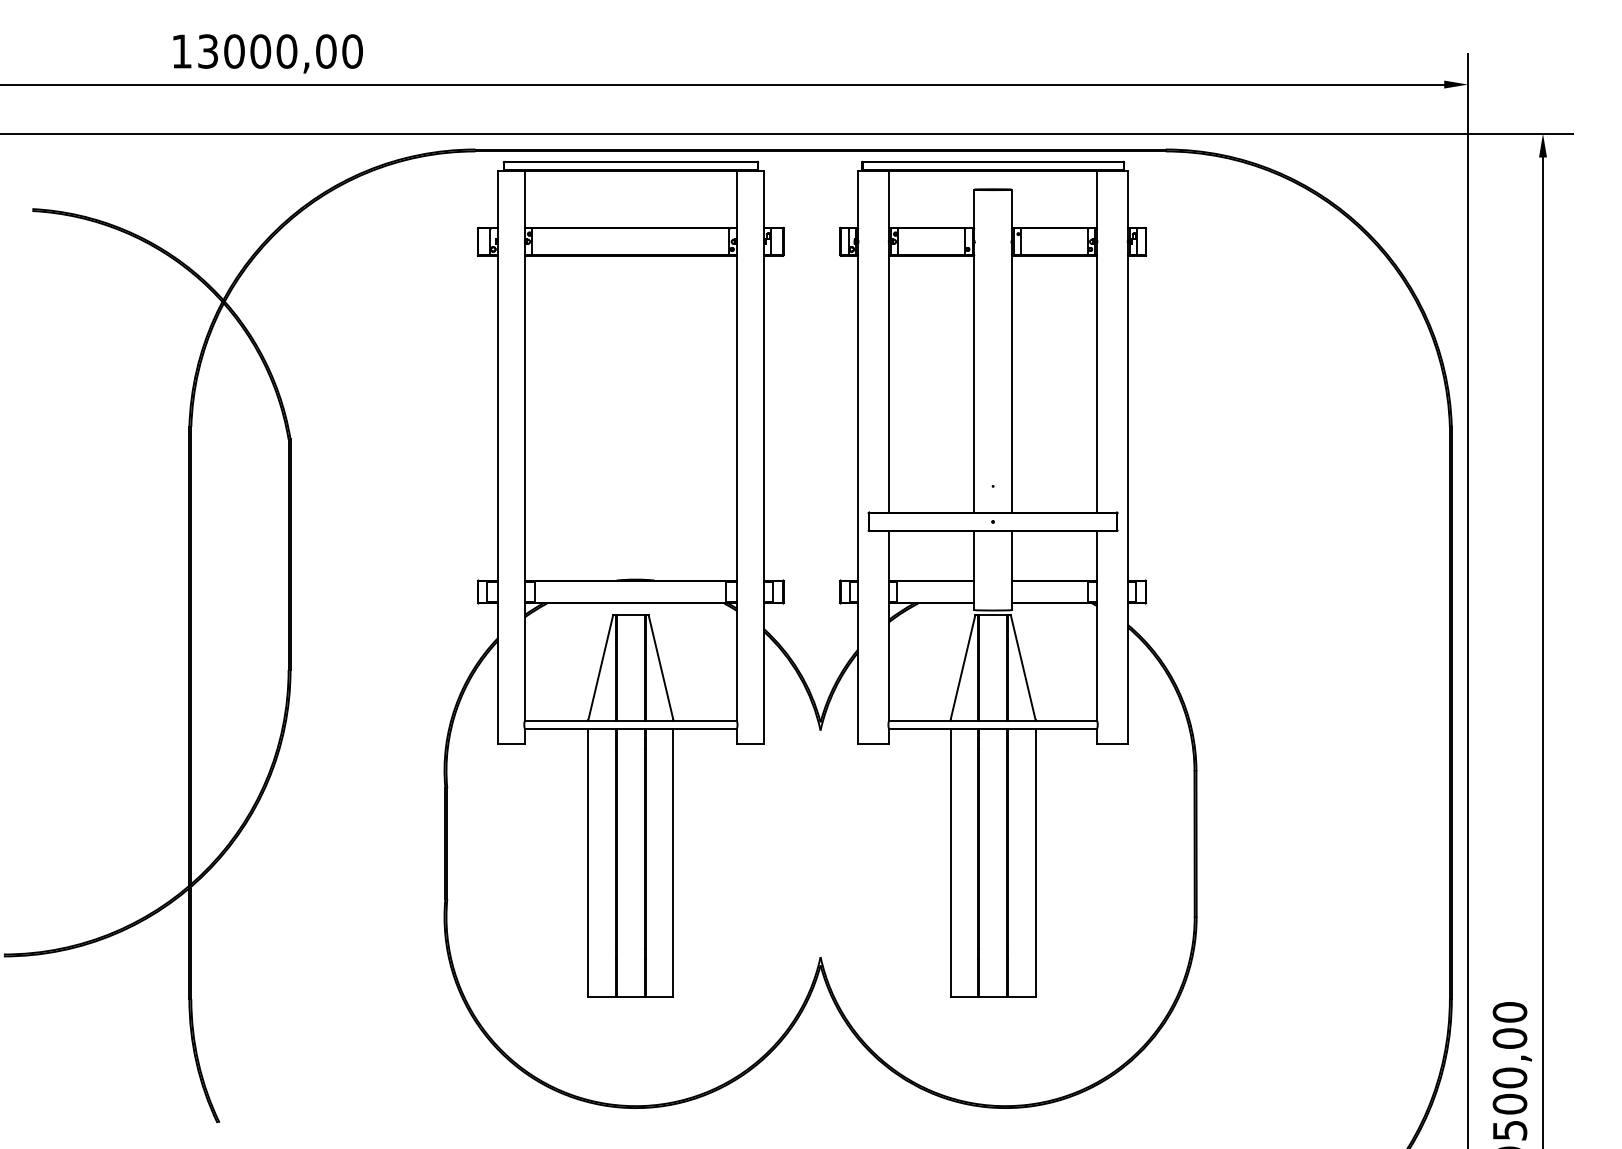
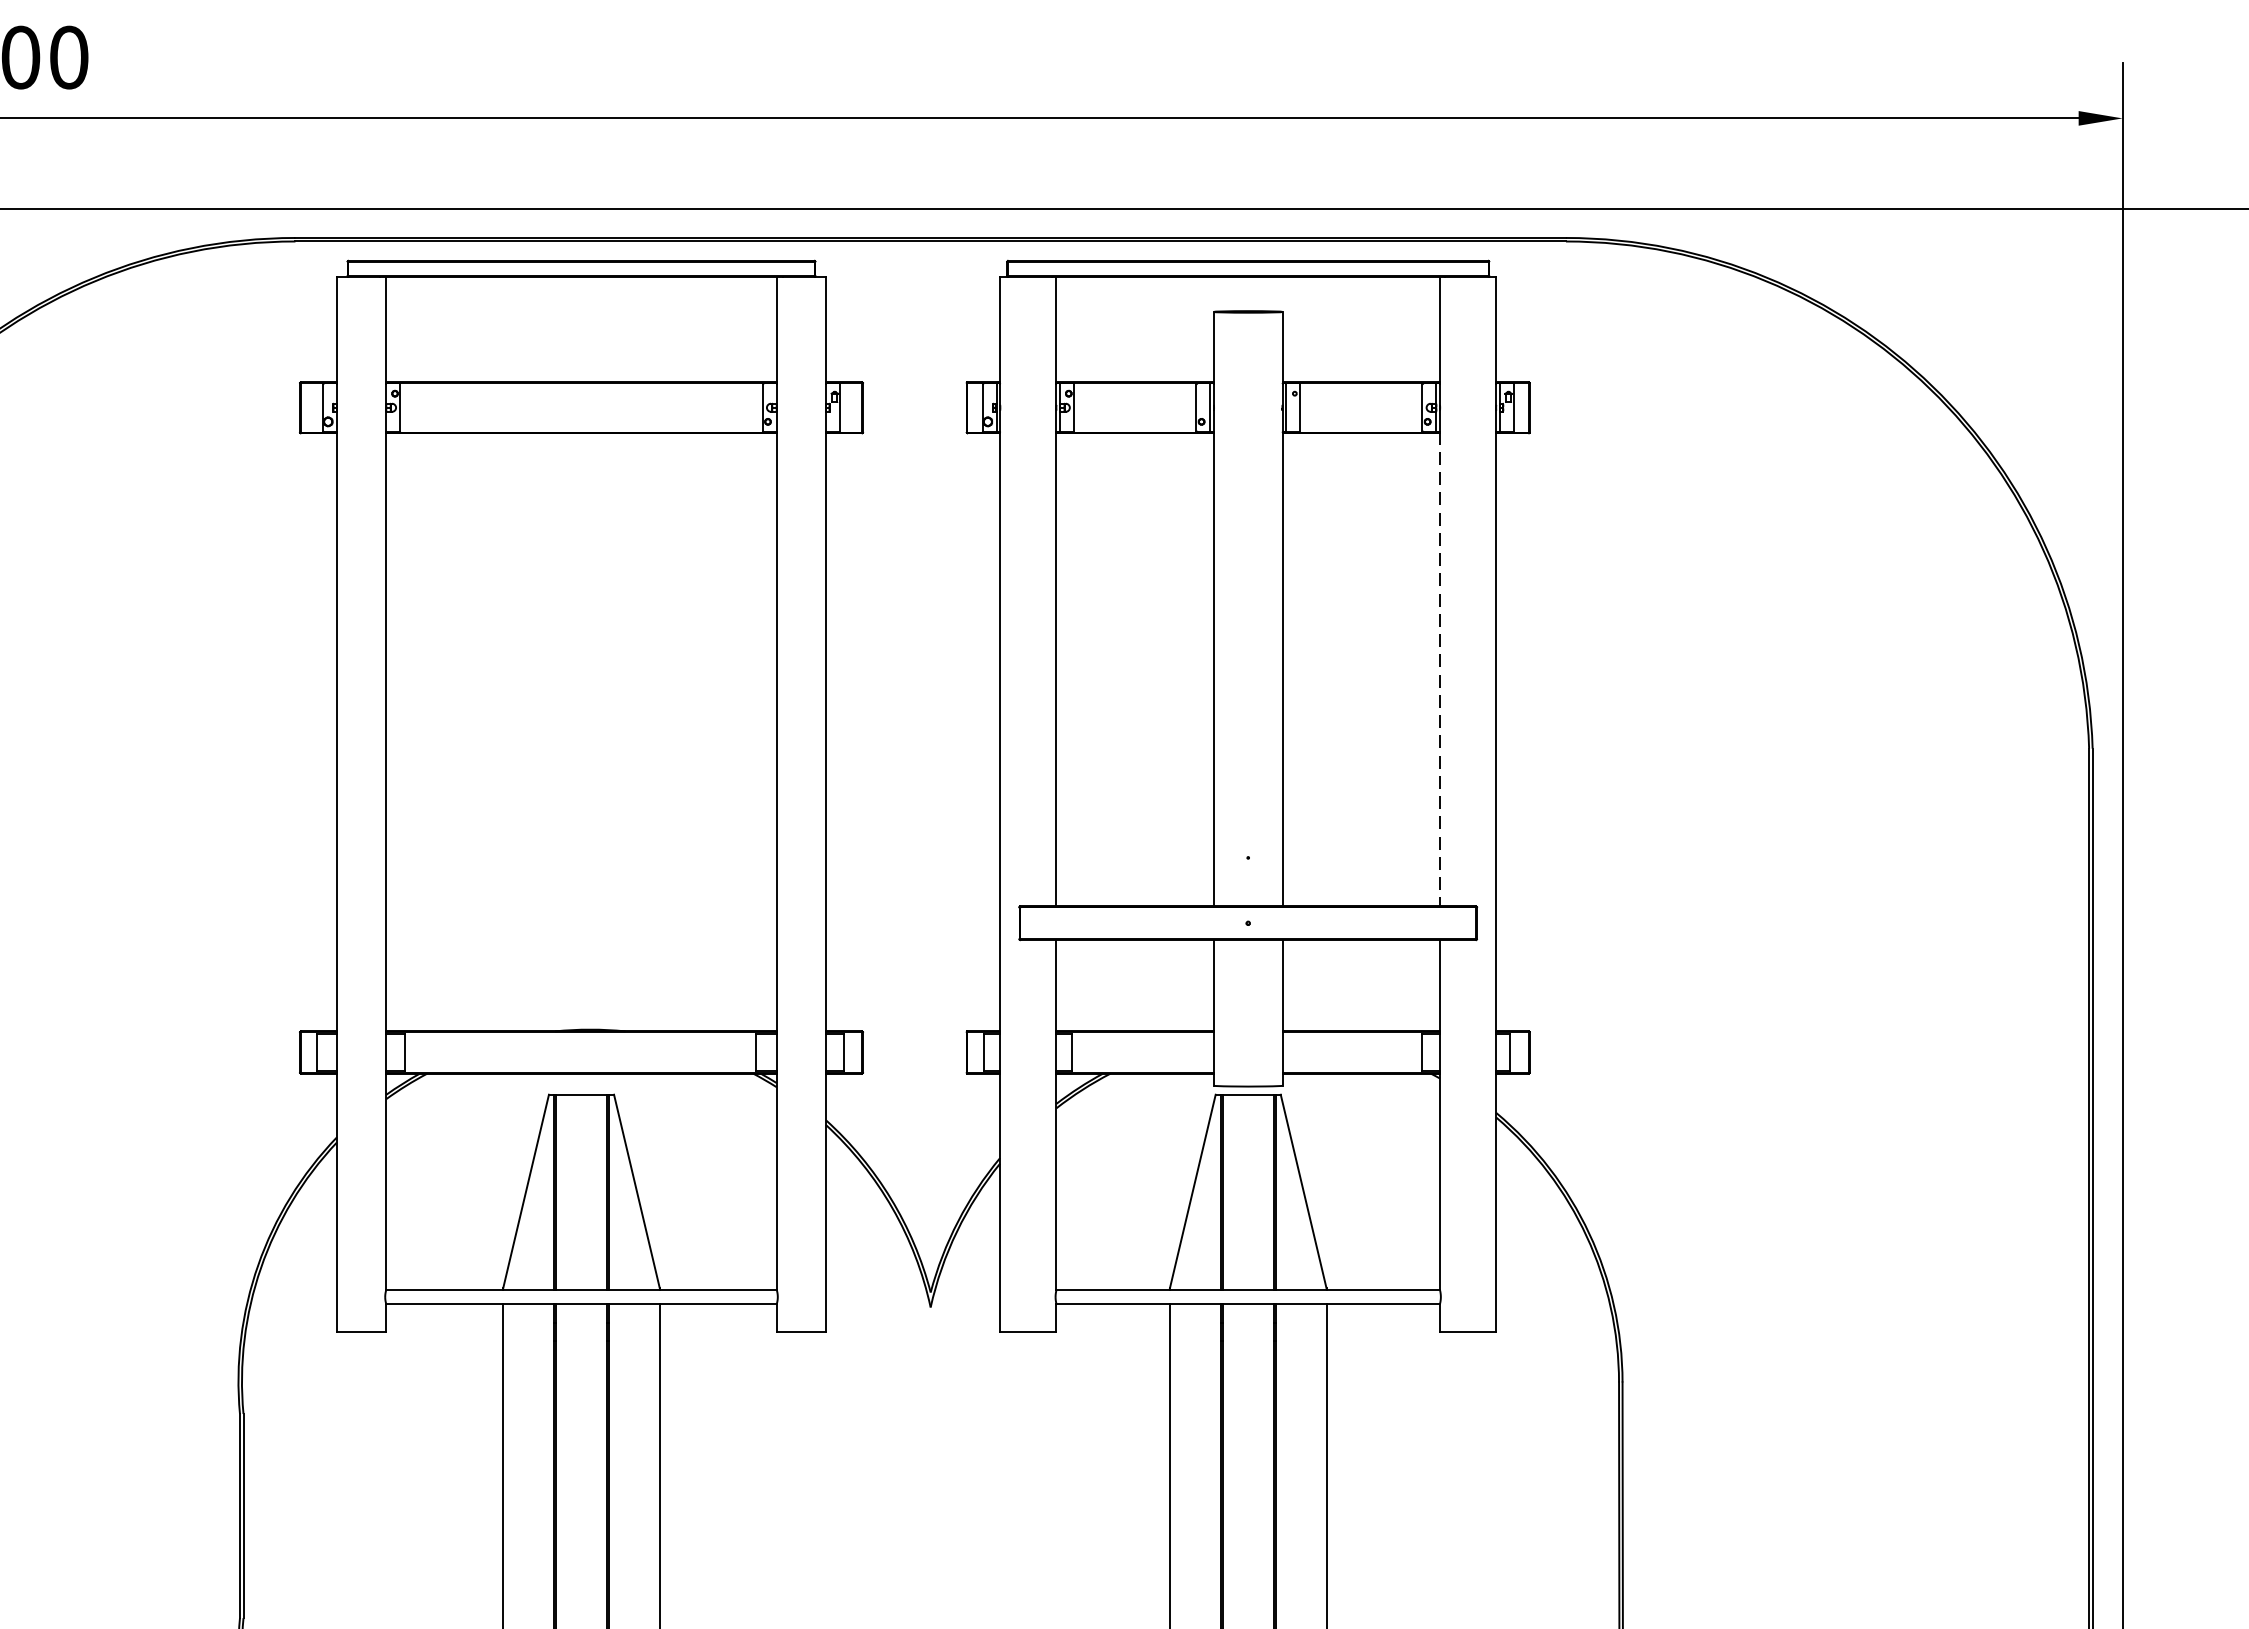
line: (1097, 383) -> (1440, 668), solid -> dashed

